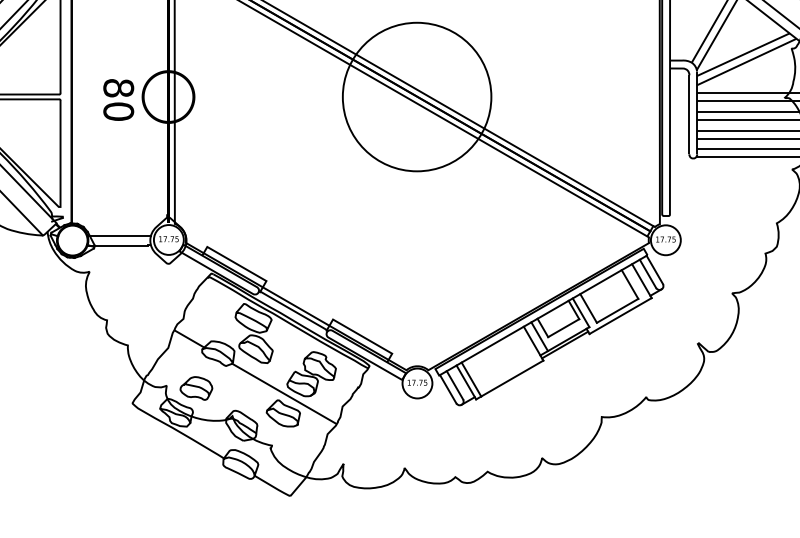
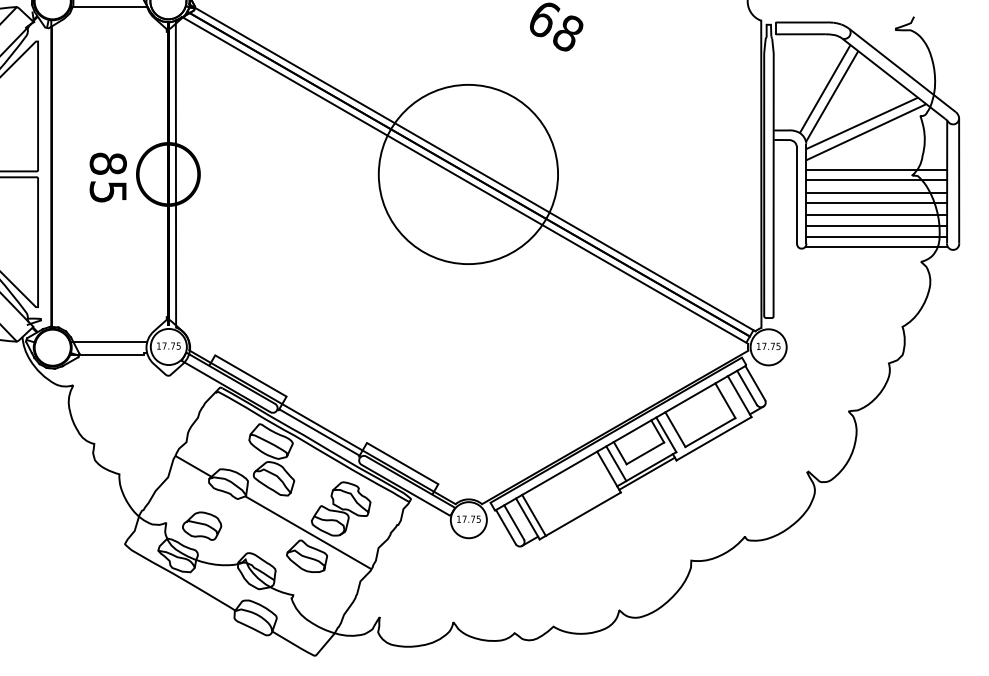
text: (118, 111) -> (107, 192), 80 -> 85

